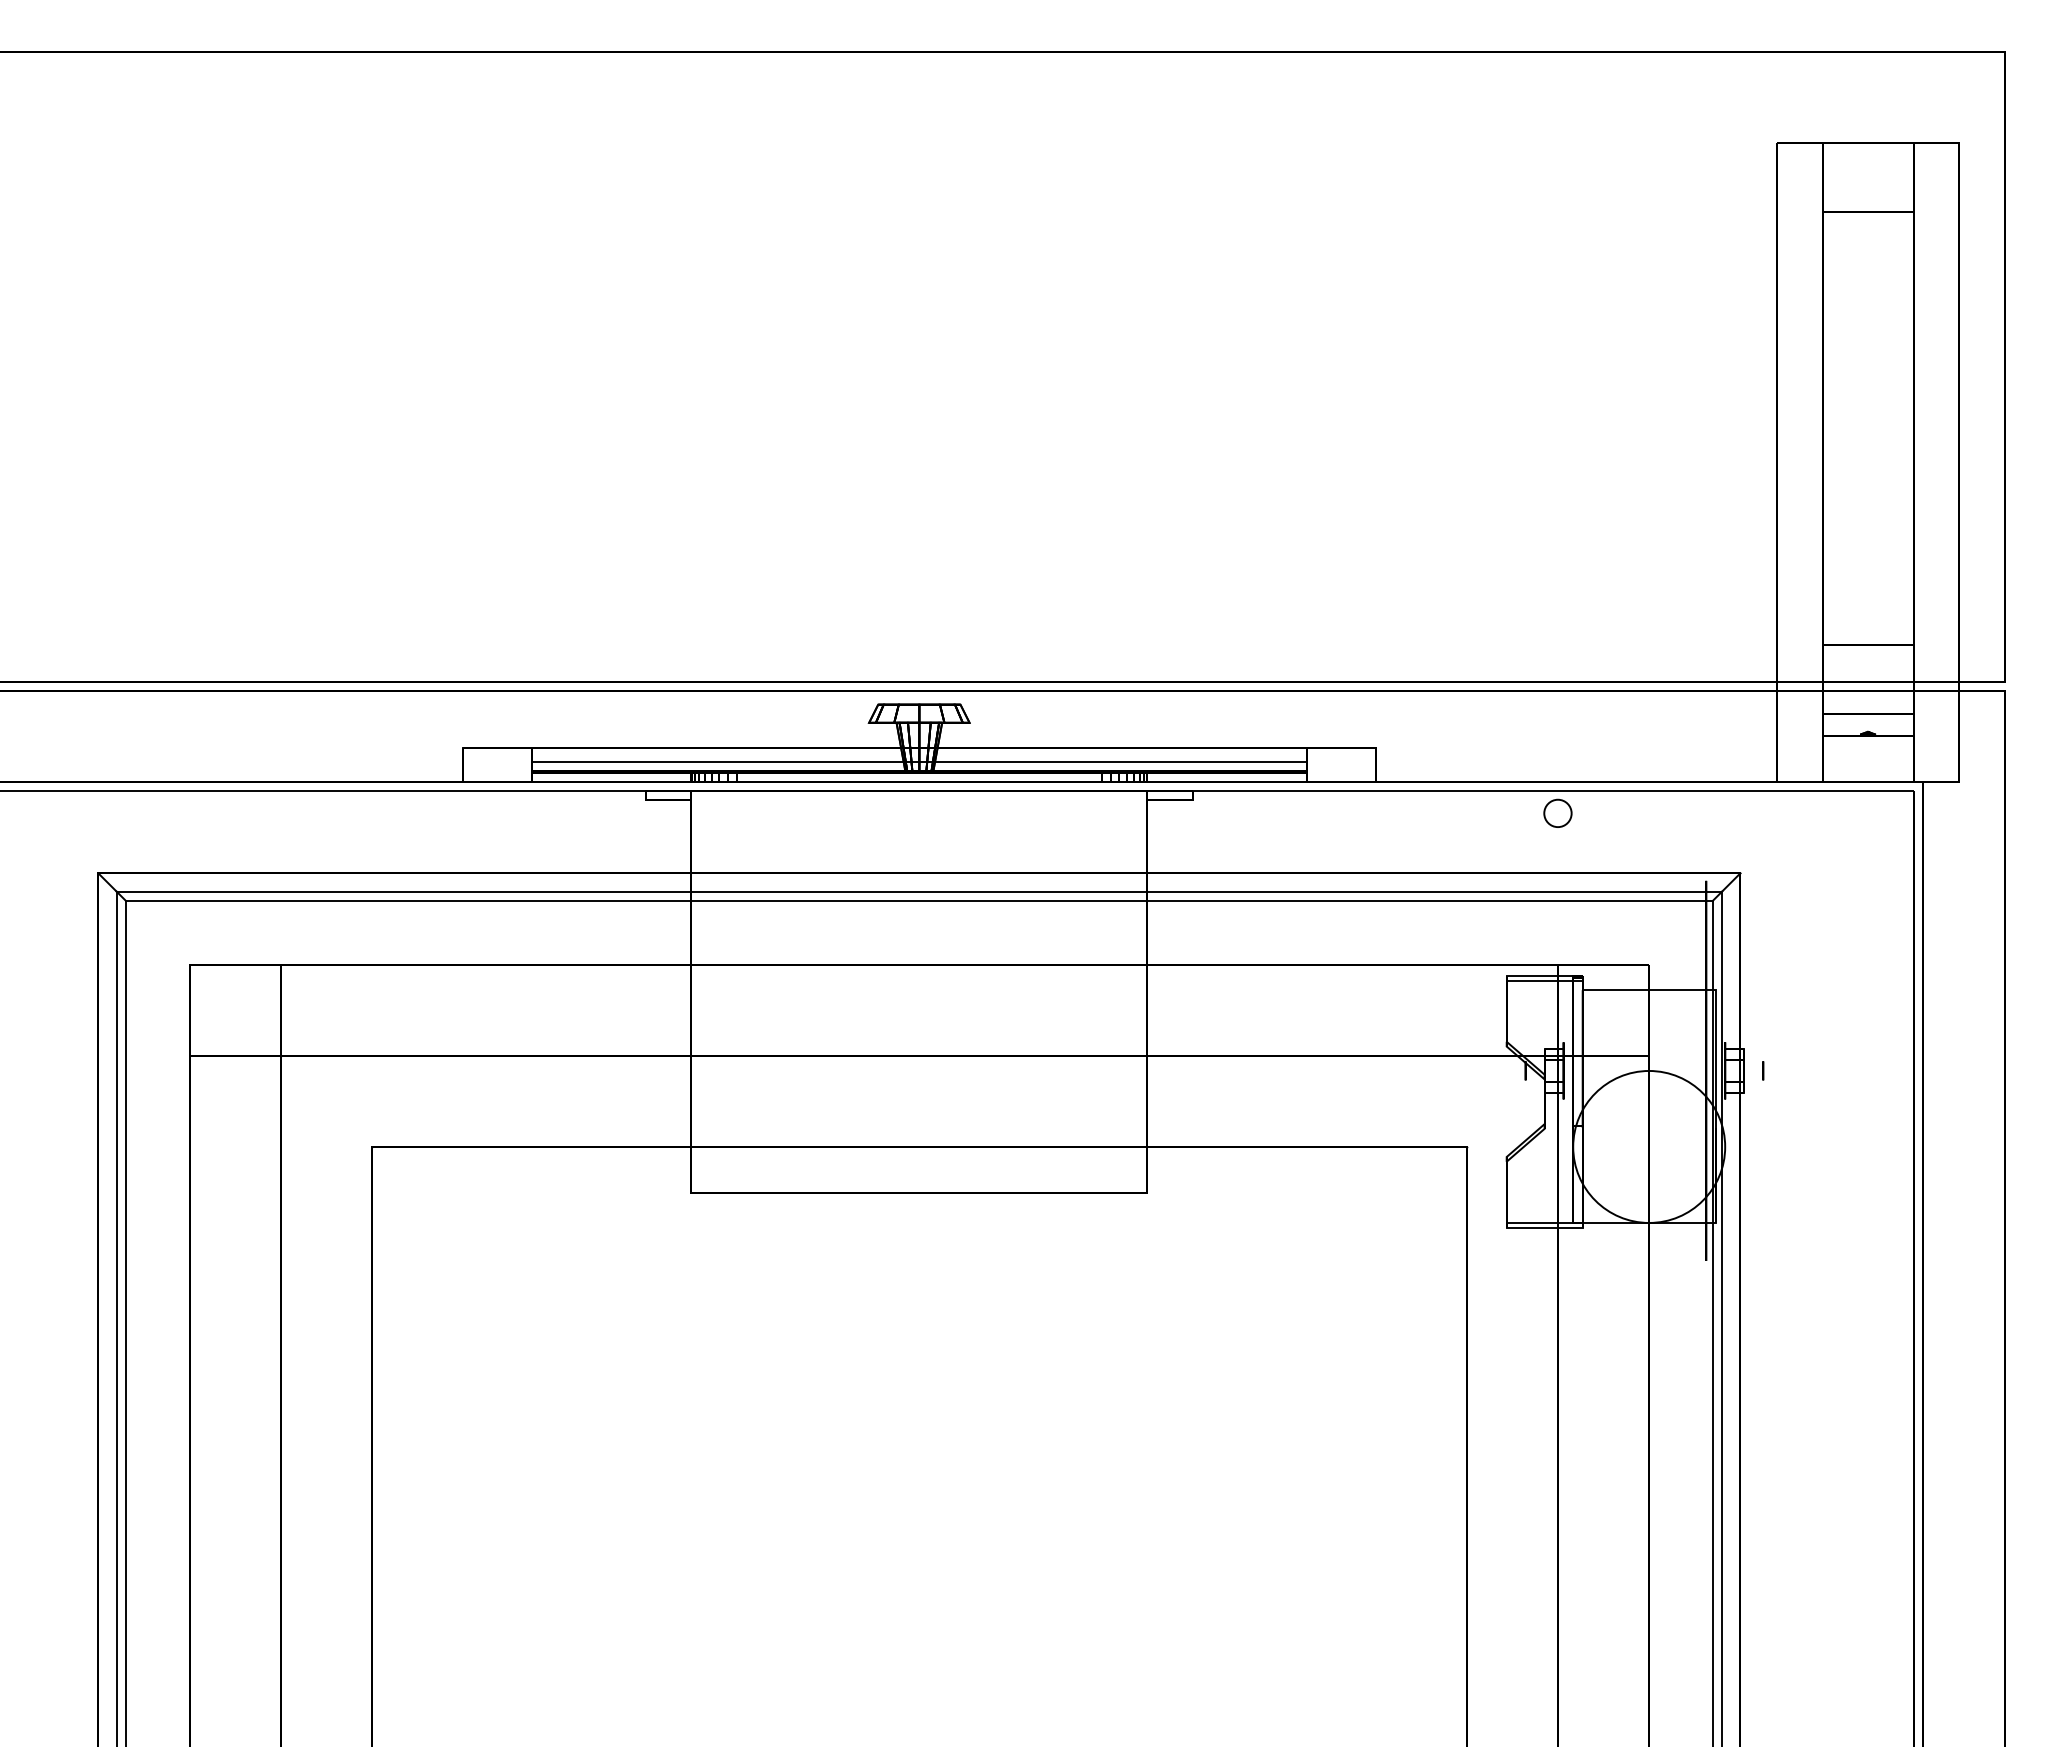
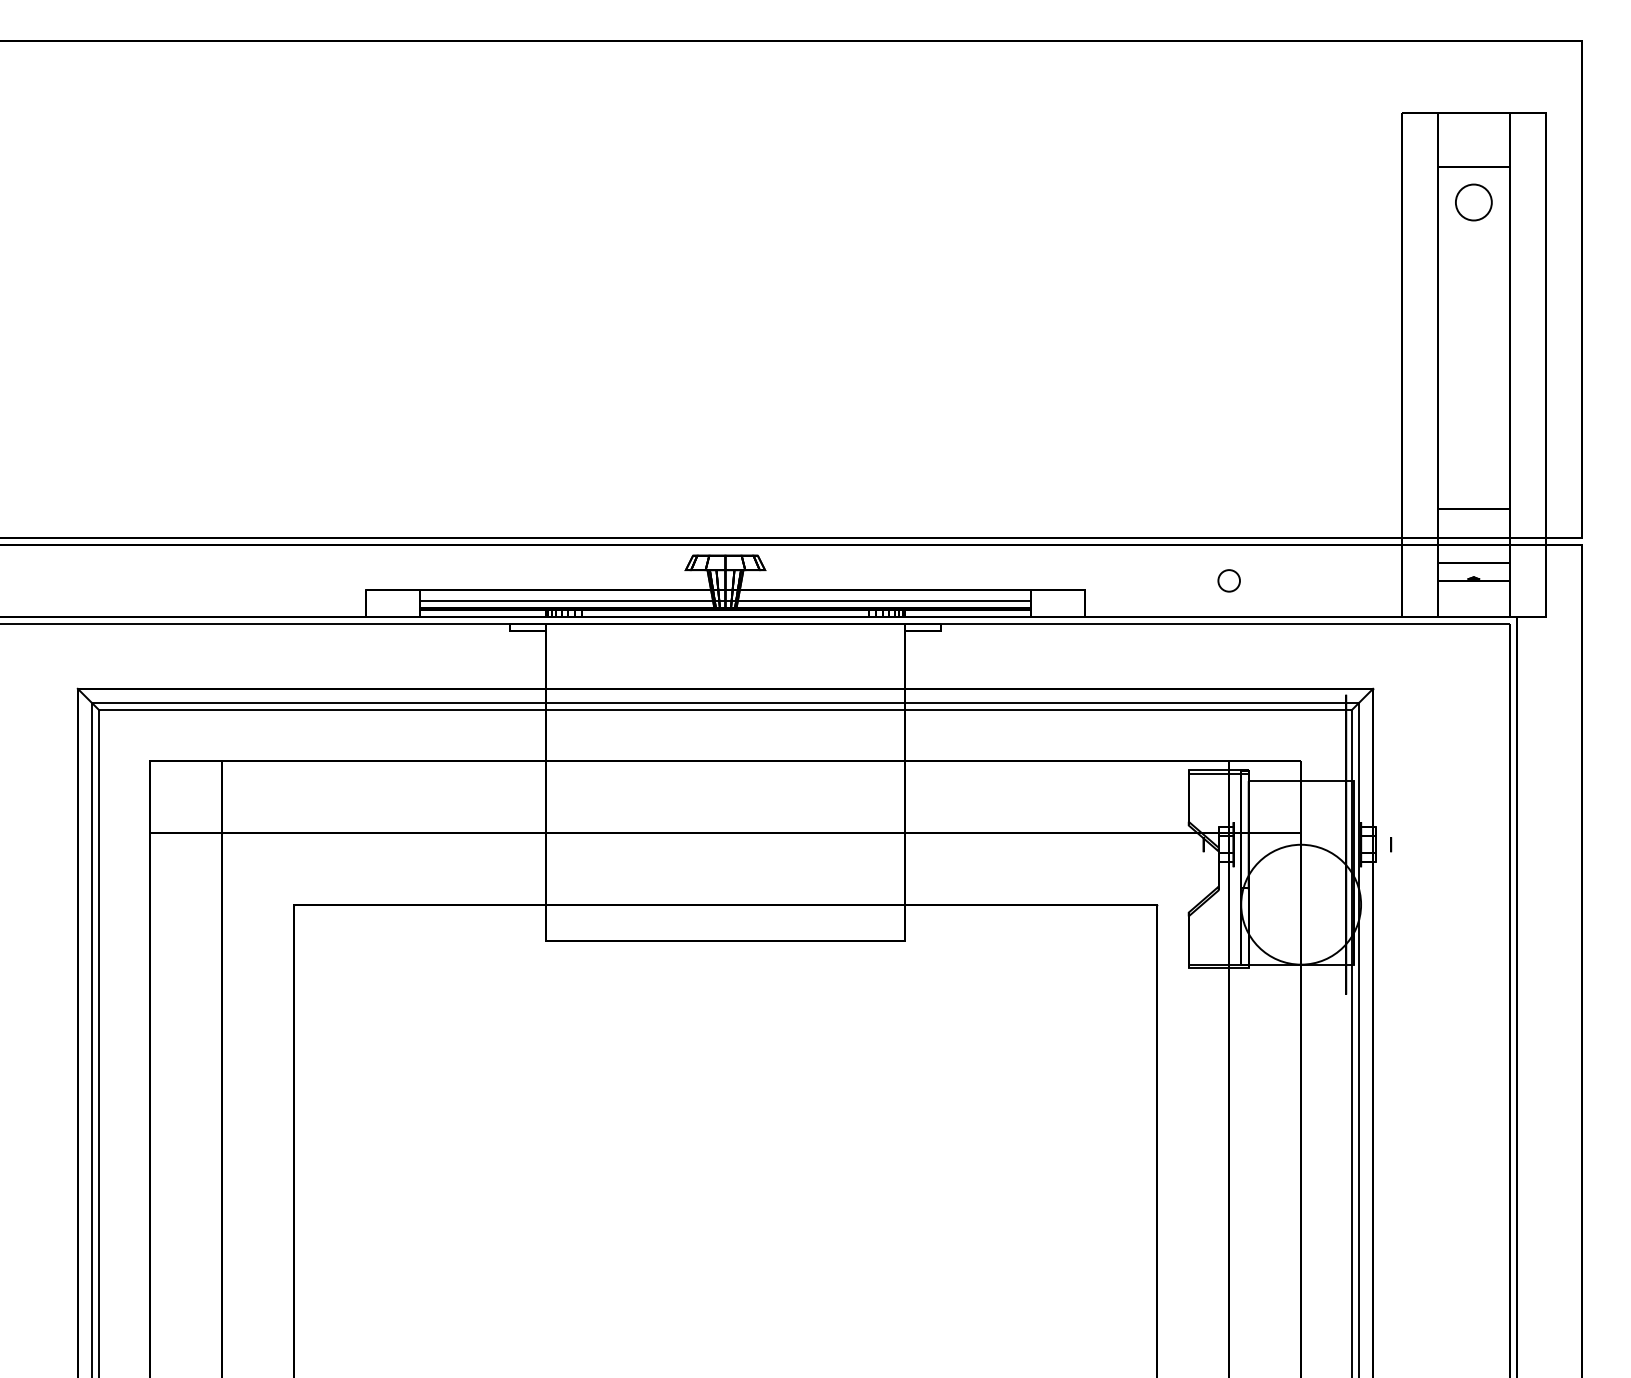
circle: (1867, 256) -> (1473, 202), added
circle: (1557, 812) -> (1228, 580), moved

